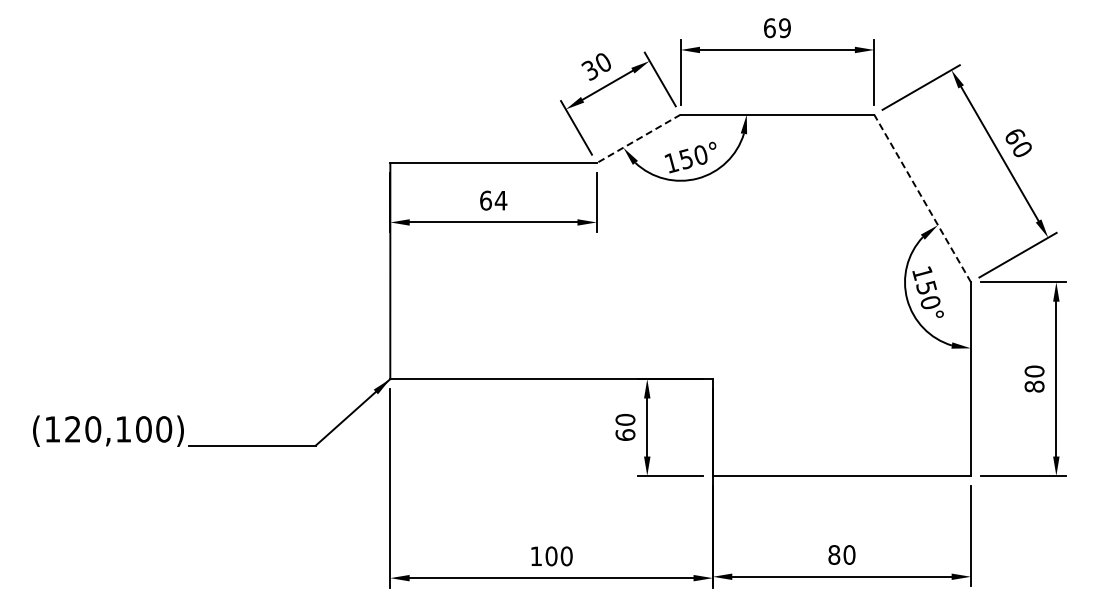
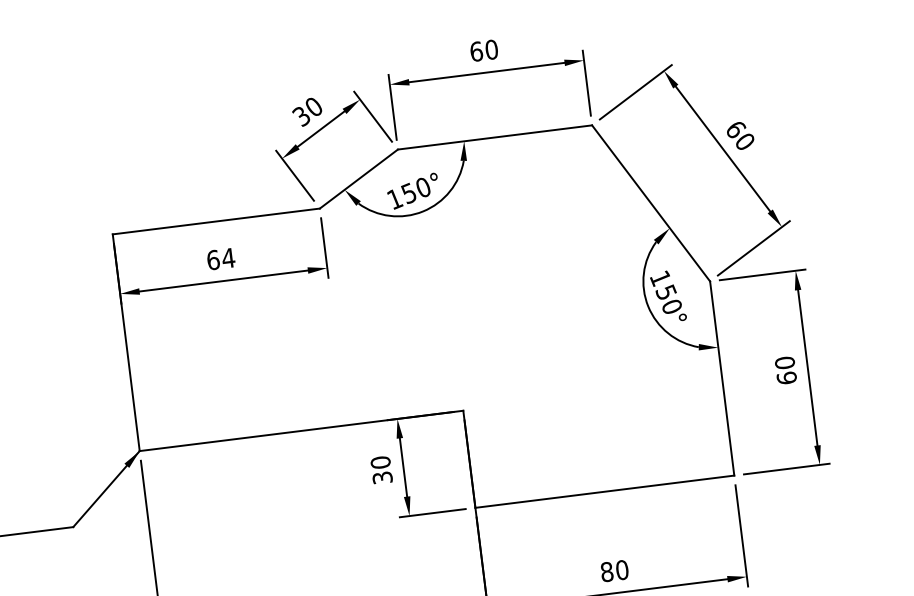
text: (784, 28) -> (491, 50), 69 -> 60
line: (638, 139) -> (358, 179), dashed -> solid
line: (922, 198) -> (650, 203), dashed -> solid
text: (1034, 386) -> (786, 377), 80 -> 60
text: (625, 434) -> (382, 477), 60 -> 30

